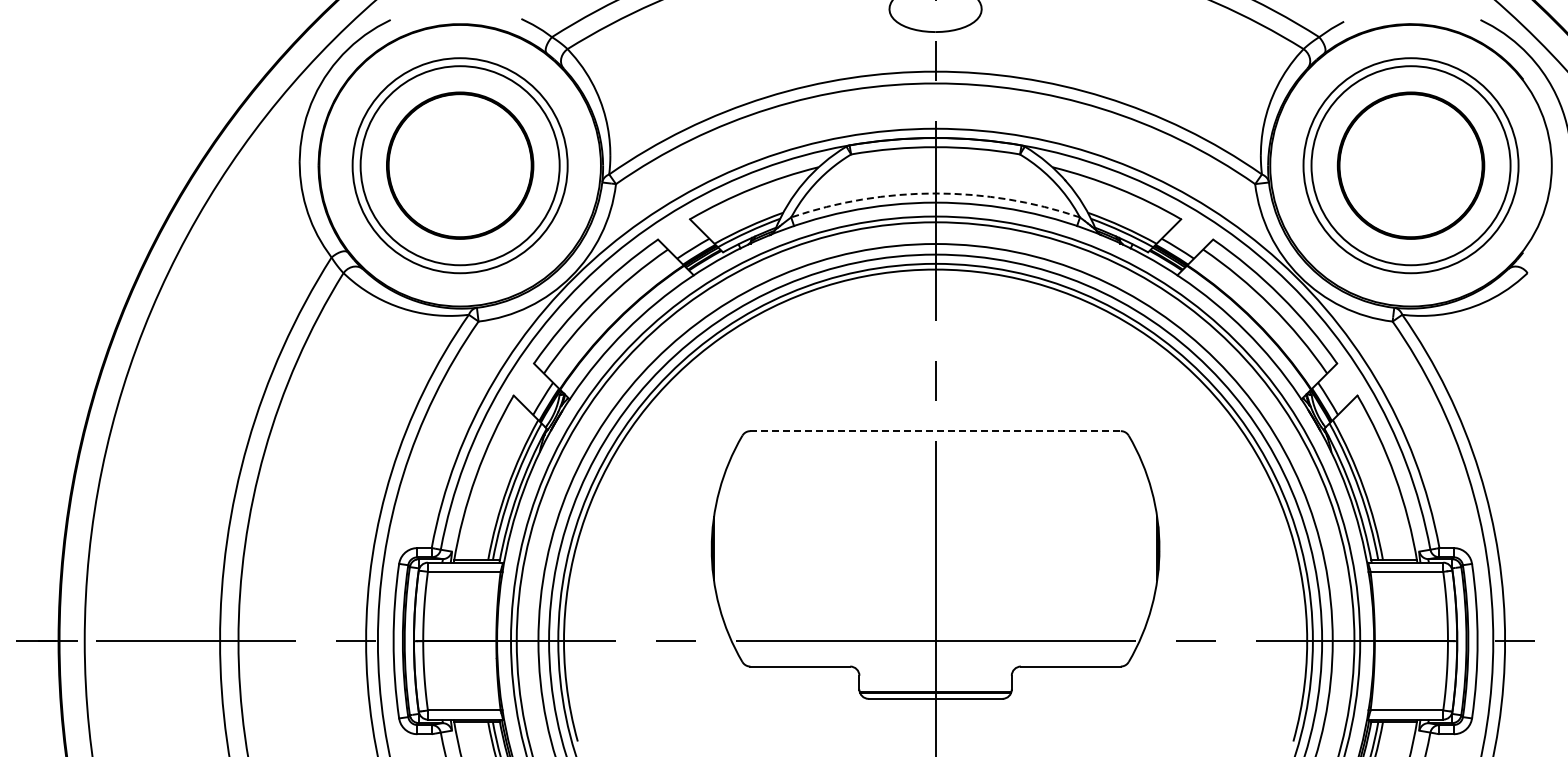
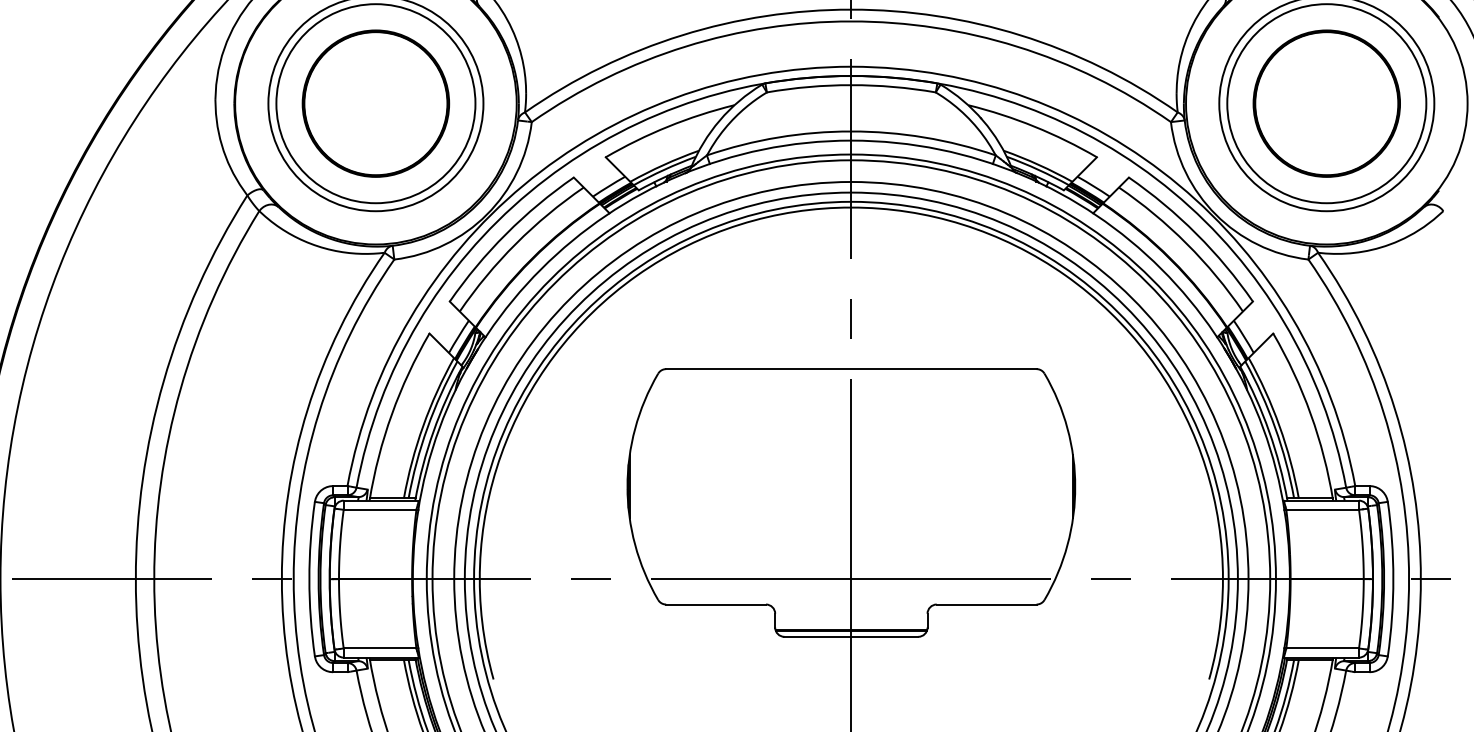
arc: (935, 193) -> (851, 131), dashed -> solid
line: (936, 431) -> (852, 369), dashed -> solid

